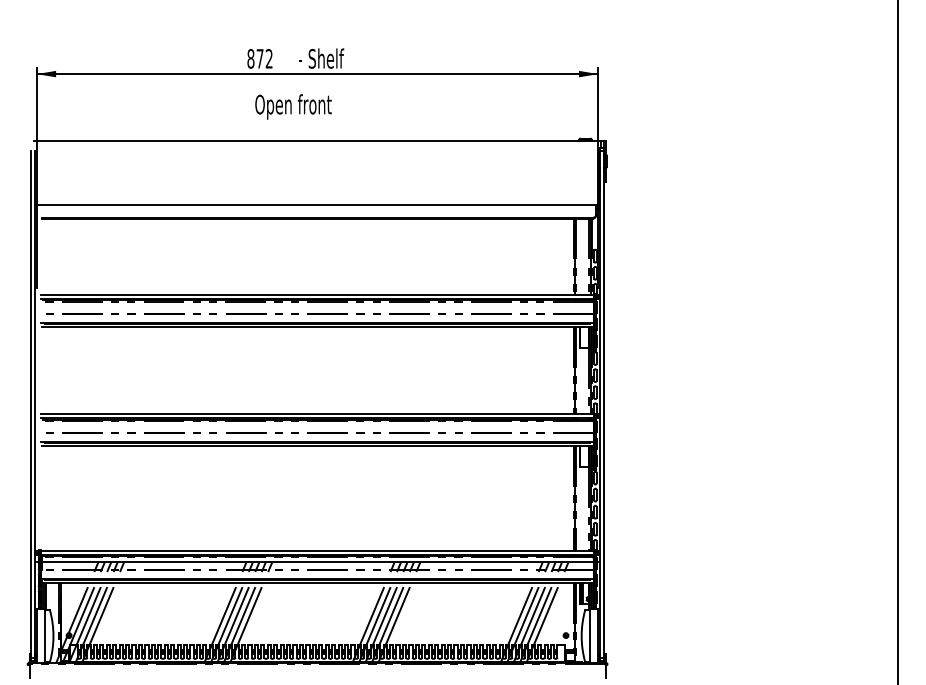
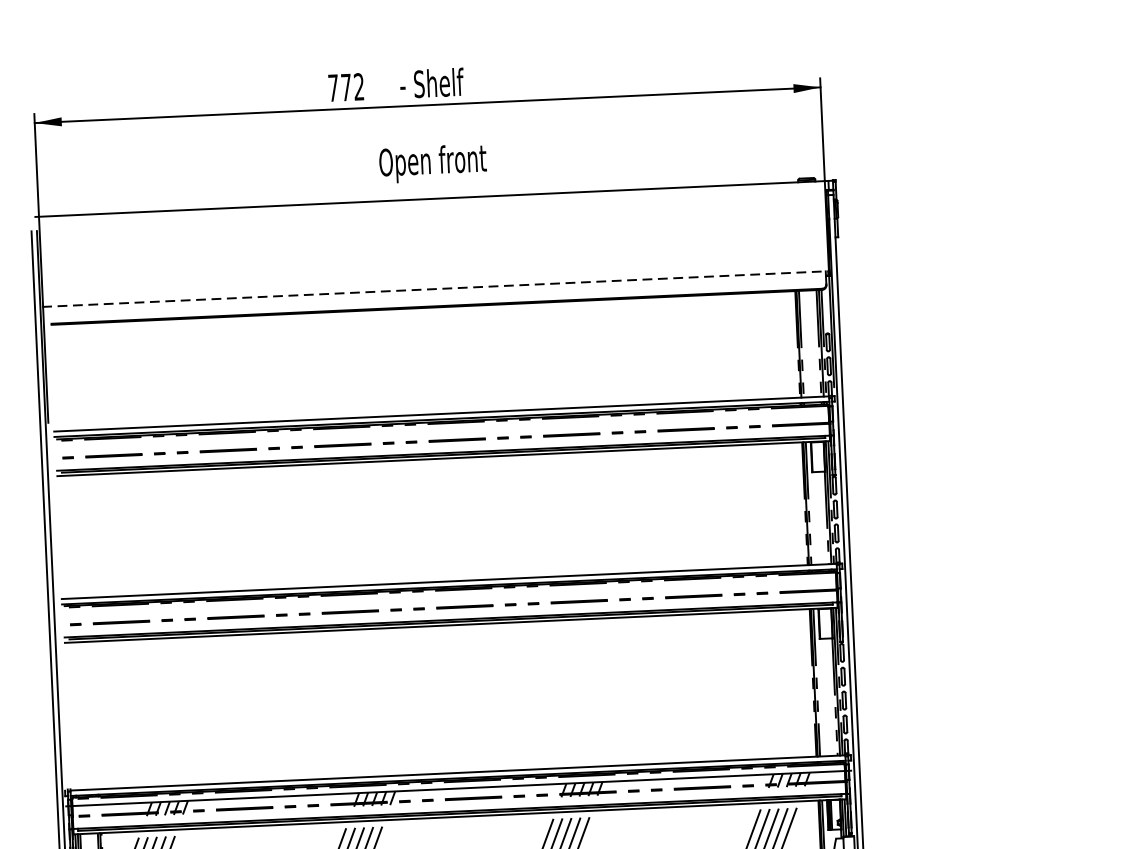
text: (250, 58) -> (332, 87), 872 -> 772
text: (293, 106) -> (432, 163), moved
line: (318, 205) -> (437, 289), solid -> dashed

